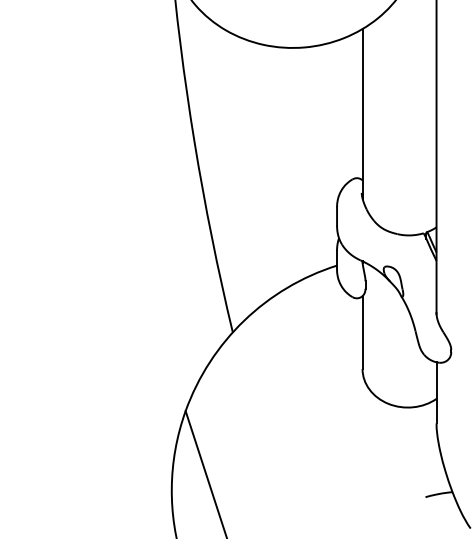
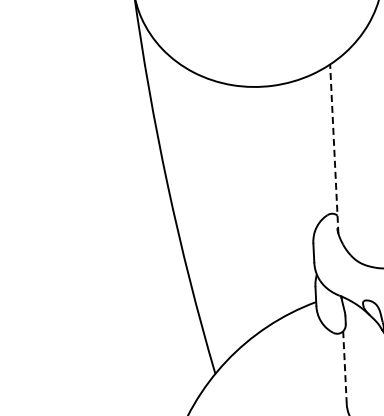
line: (362, 113) -> (334, 148), solid -> dashed
line: (362, 332) -> (344, 367), solid -> dashed

